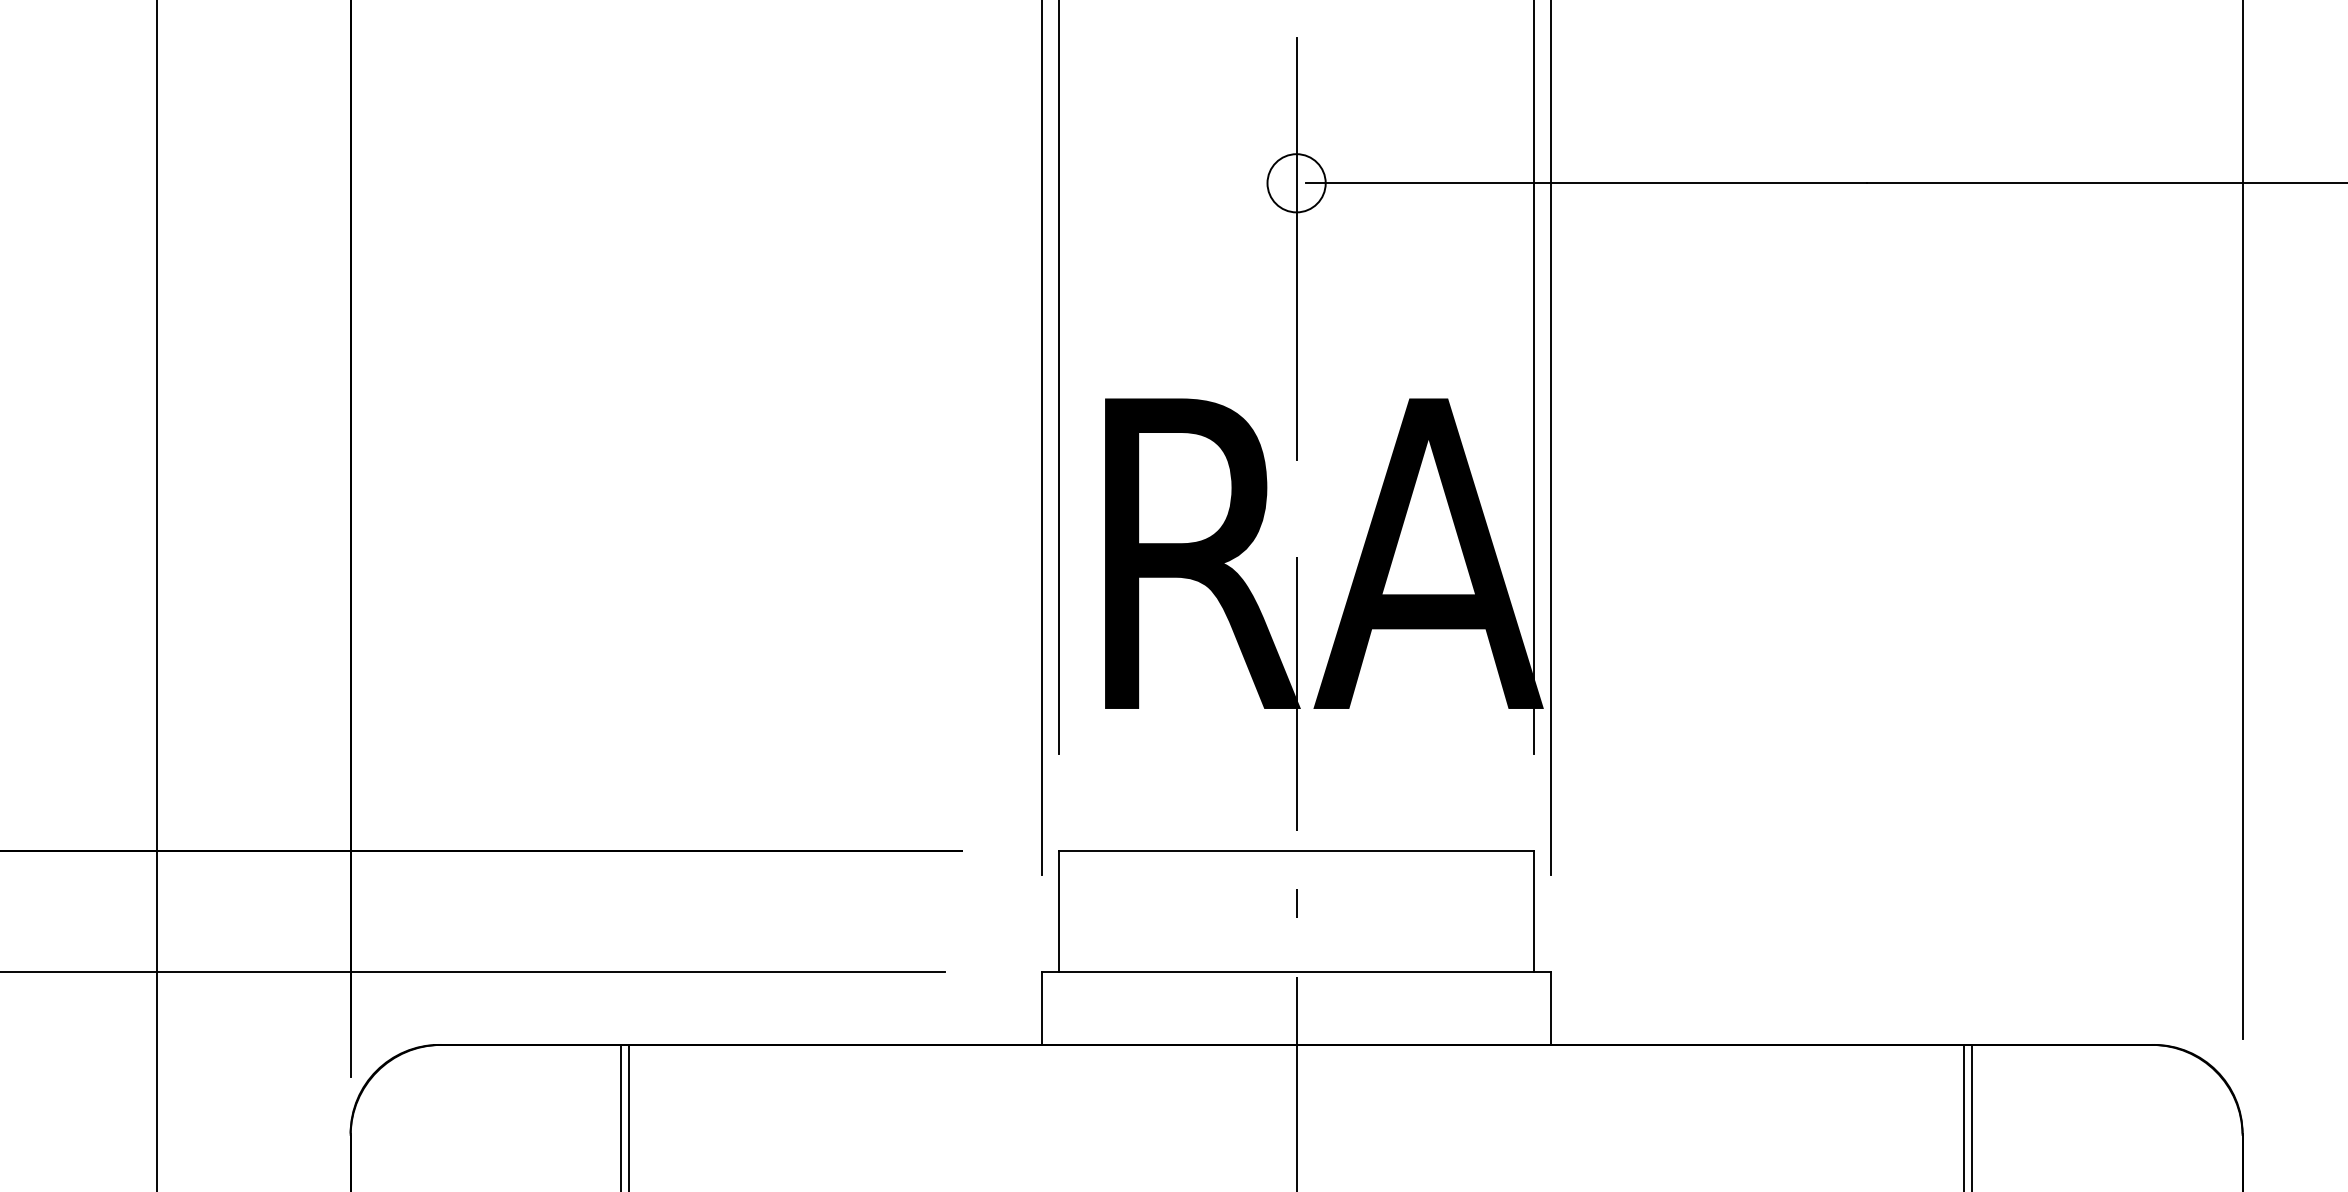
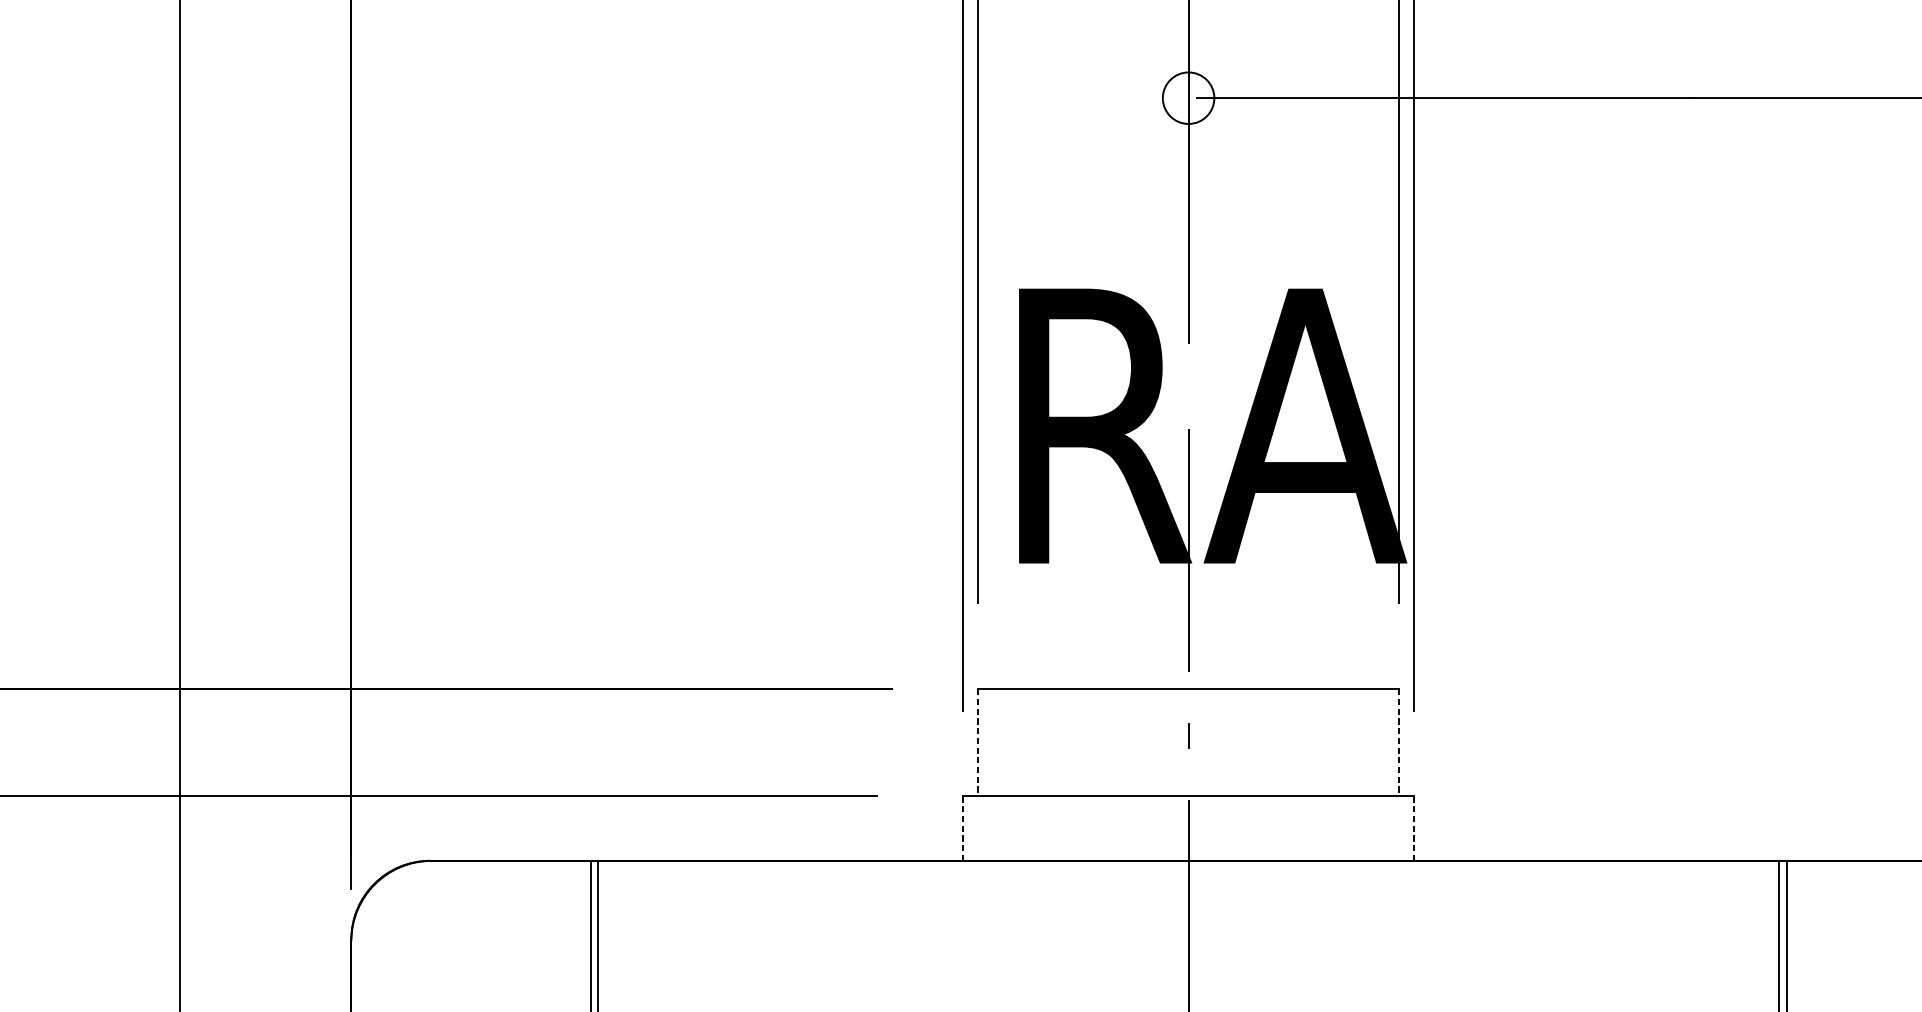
line: (1058, 911) -> (977, 742), solid -> dashed
line: (1534, 911) -> (1399, 742), solid -> dashed
line: (1041, 1009) -> (962, 829), solid -> dashed
line: (1551, 1009) -> (1414, 829), solid -> dashed

